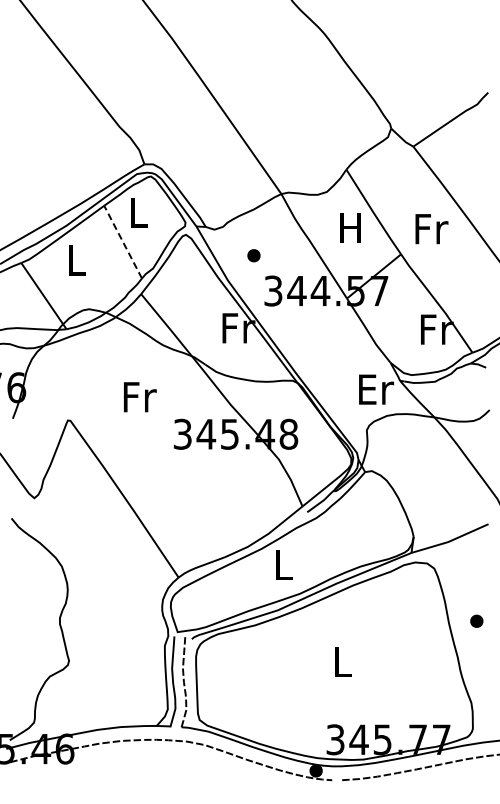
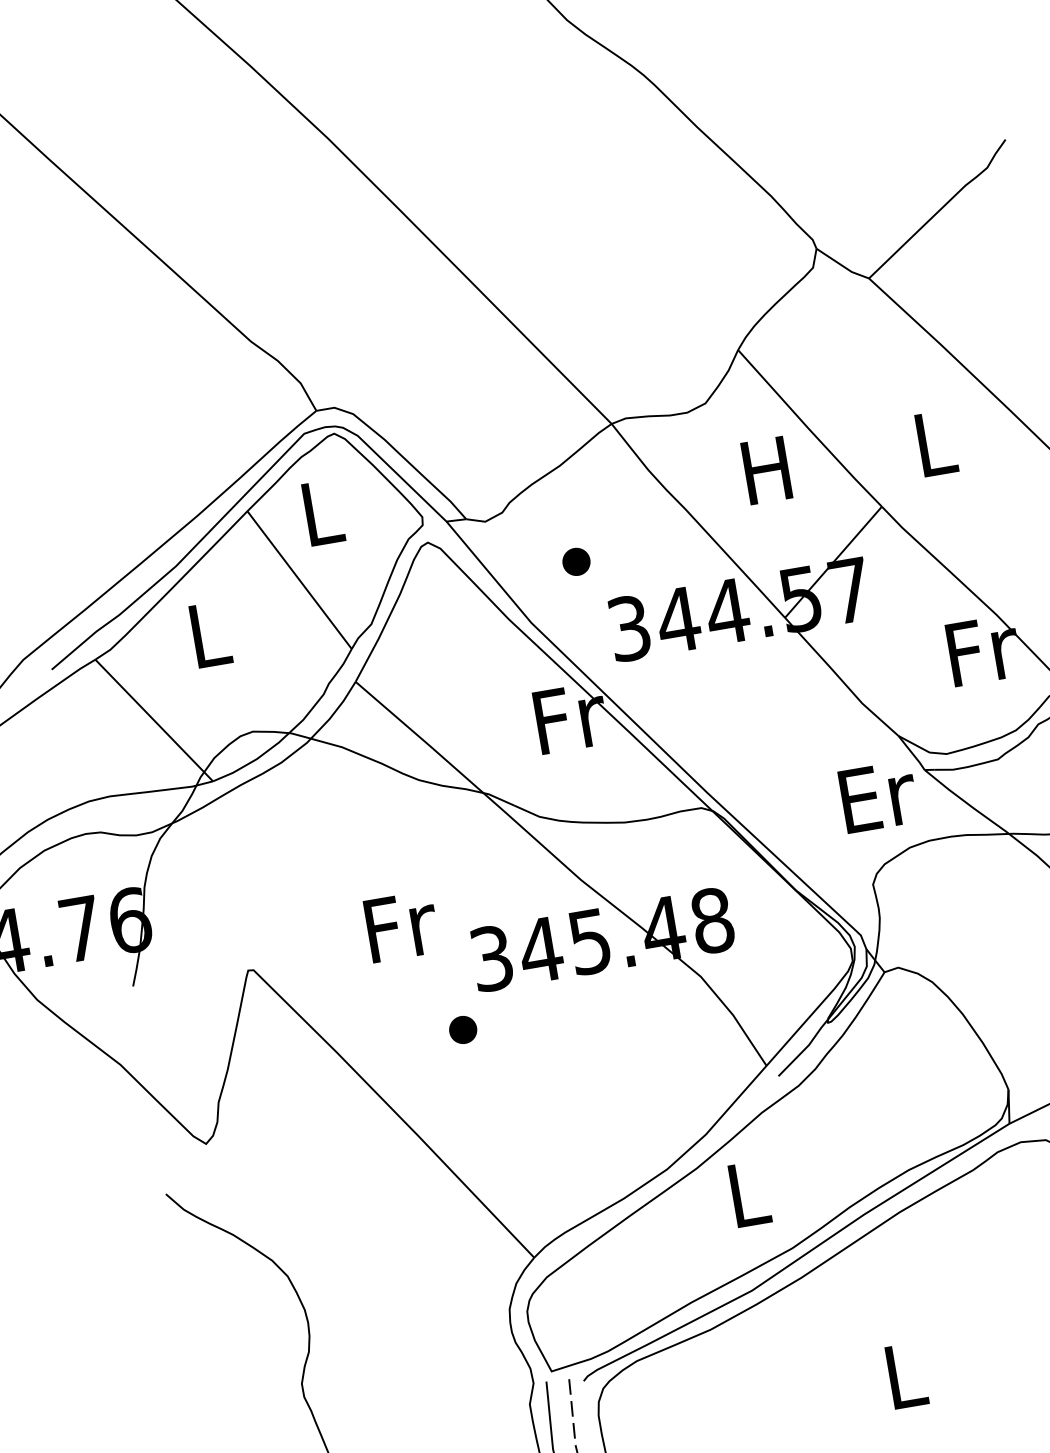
text: (431, 229) -> (936, 444), Fr -> L
line: (123, 242) -> (300, 580), dashed -> solid
text: (140, 397) -> (402, 927), moved
part: (163, 464) -> (462, 1028), added

